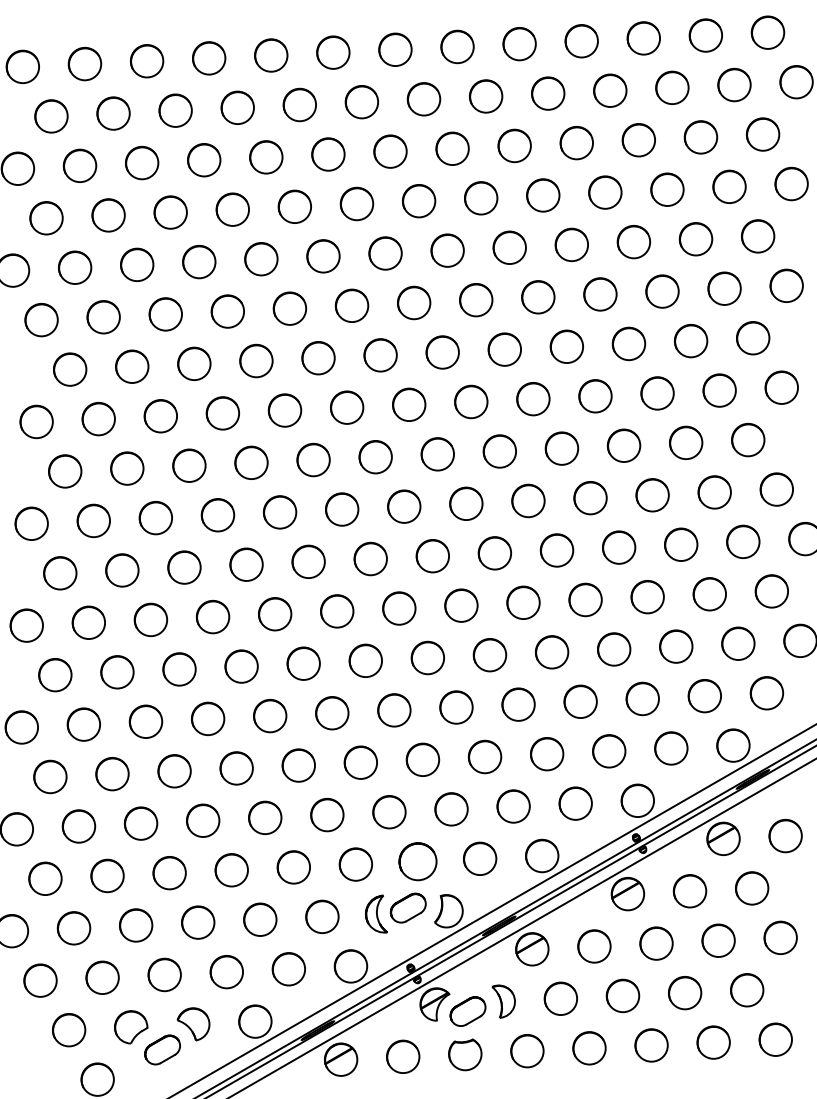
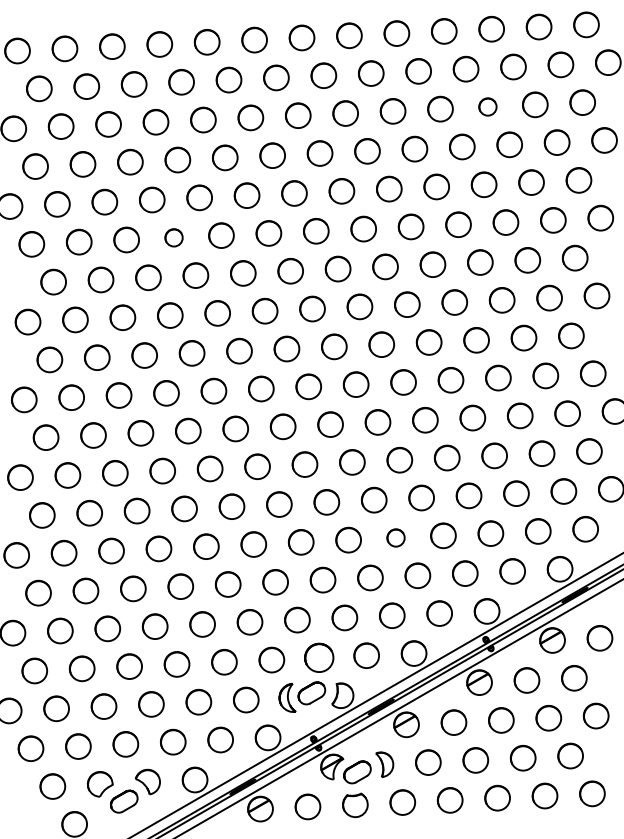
part: (638, 139) -> (487, 106), size x0.7
part: (227, 311) -> (173, 237), size x0.7
part: (517, 704) -> (395, 537), size x0.7

